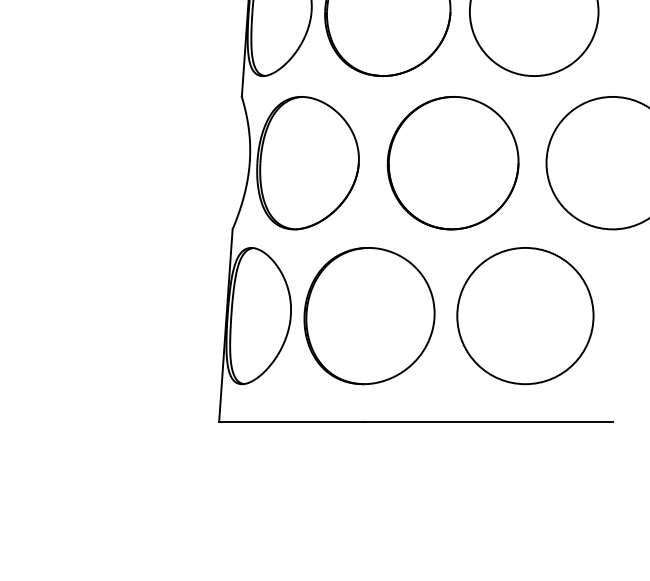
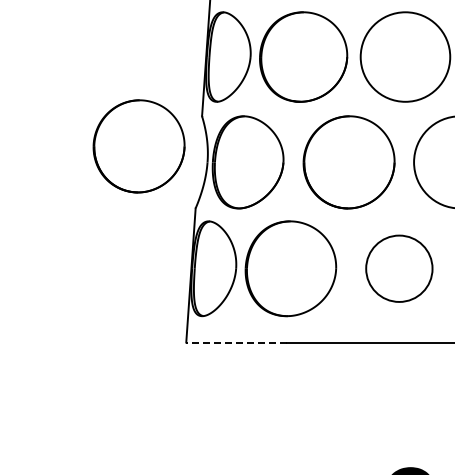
part: (150, 140) -> (138, 146), added
circle: (524, 315) -> (398, 268), size x0.7
line: (291, 422) -> (236, 342), solid -> dashed

